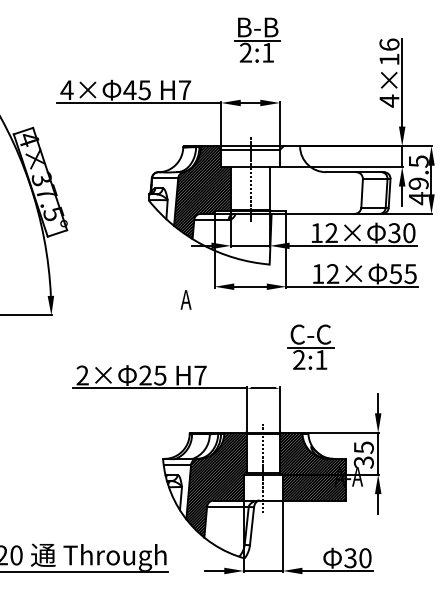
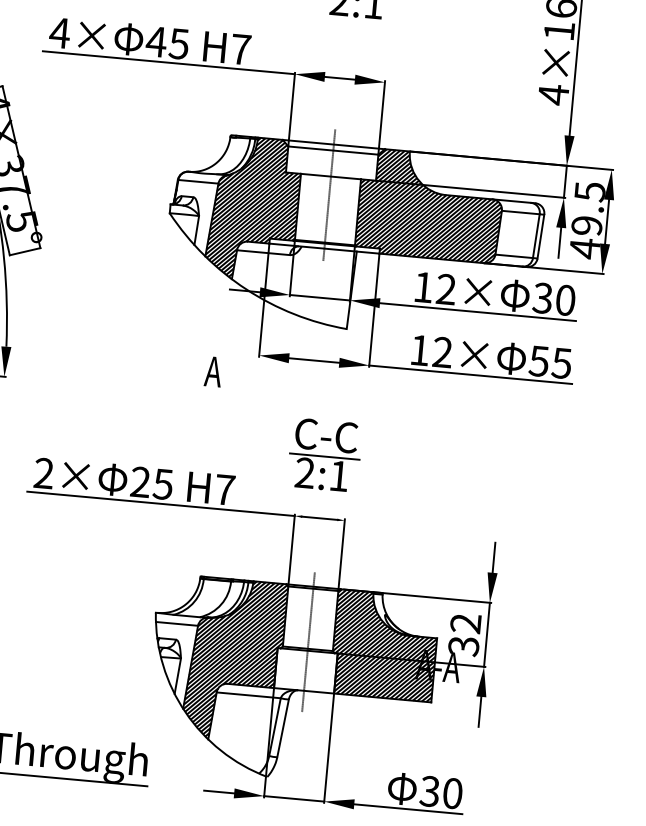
hatch: (316, 179) -> (430, 205), added
part: (310, 346) -> (324, 453), moved
text: (363, 447) -> (465, 623), 35 -> 32

